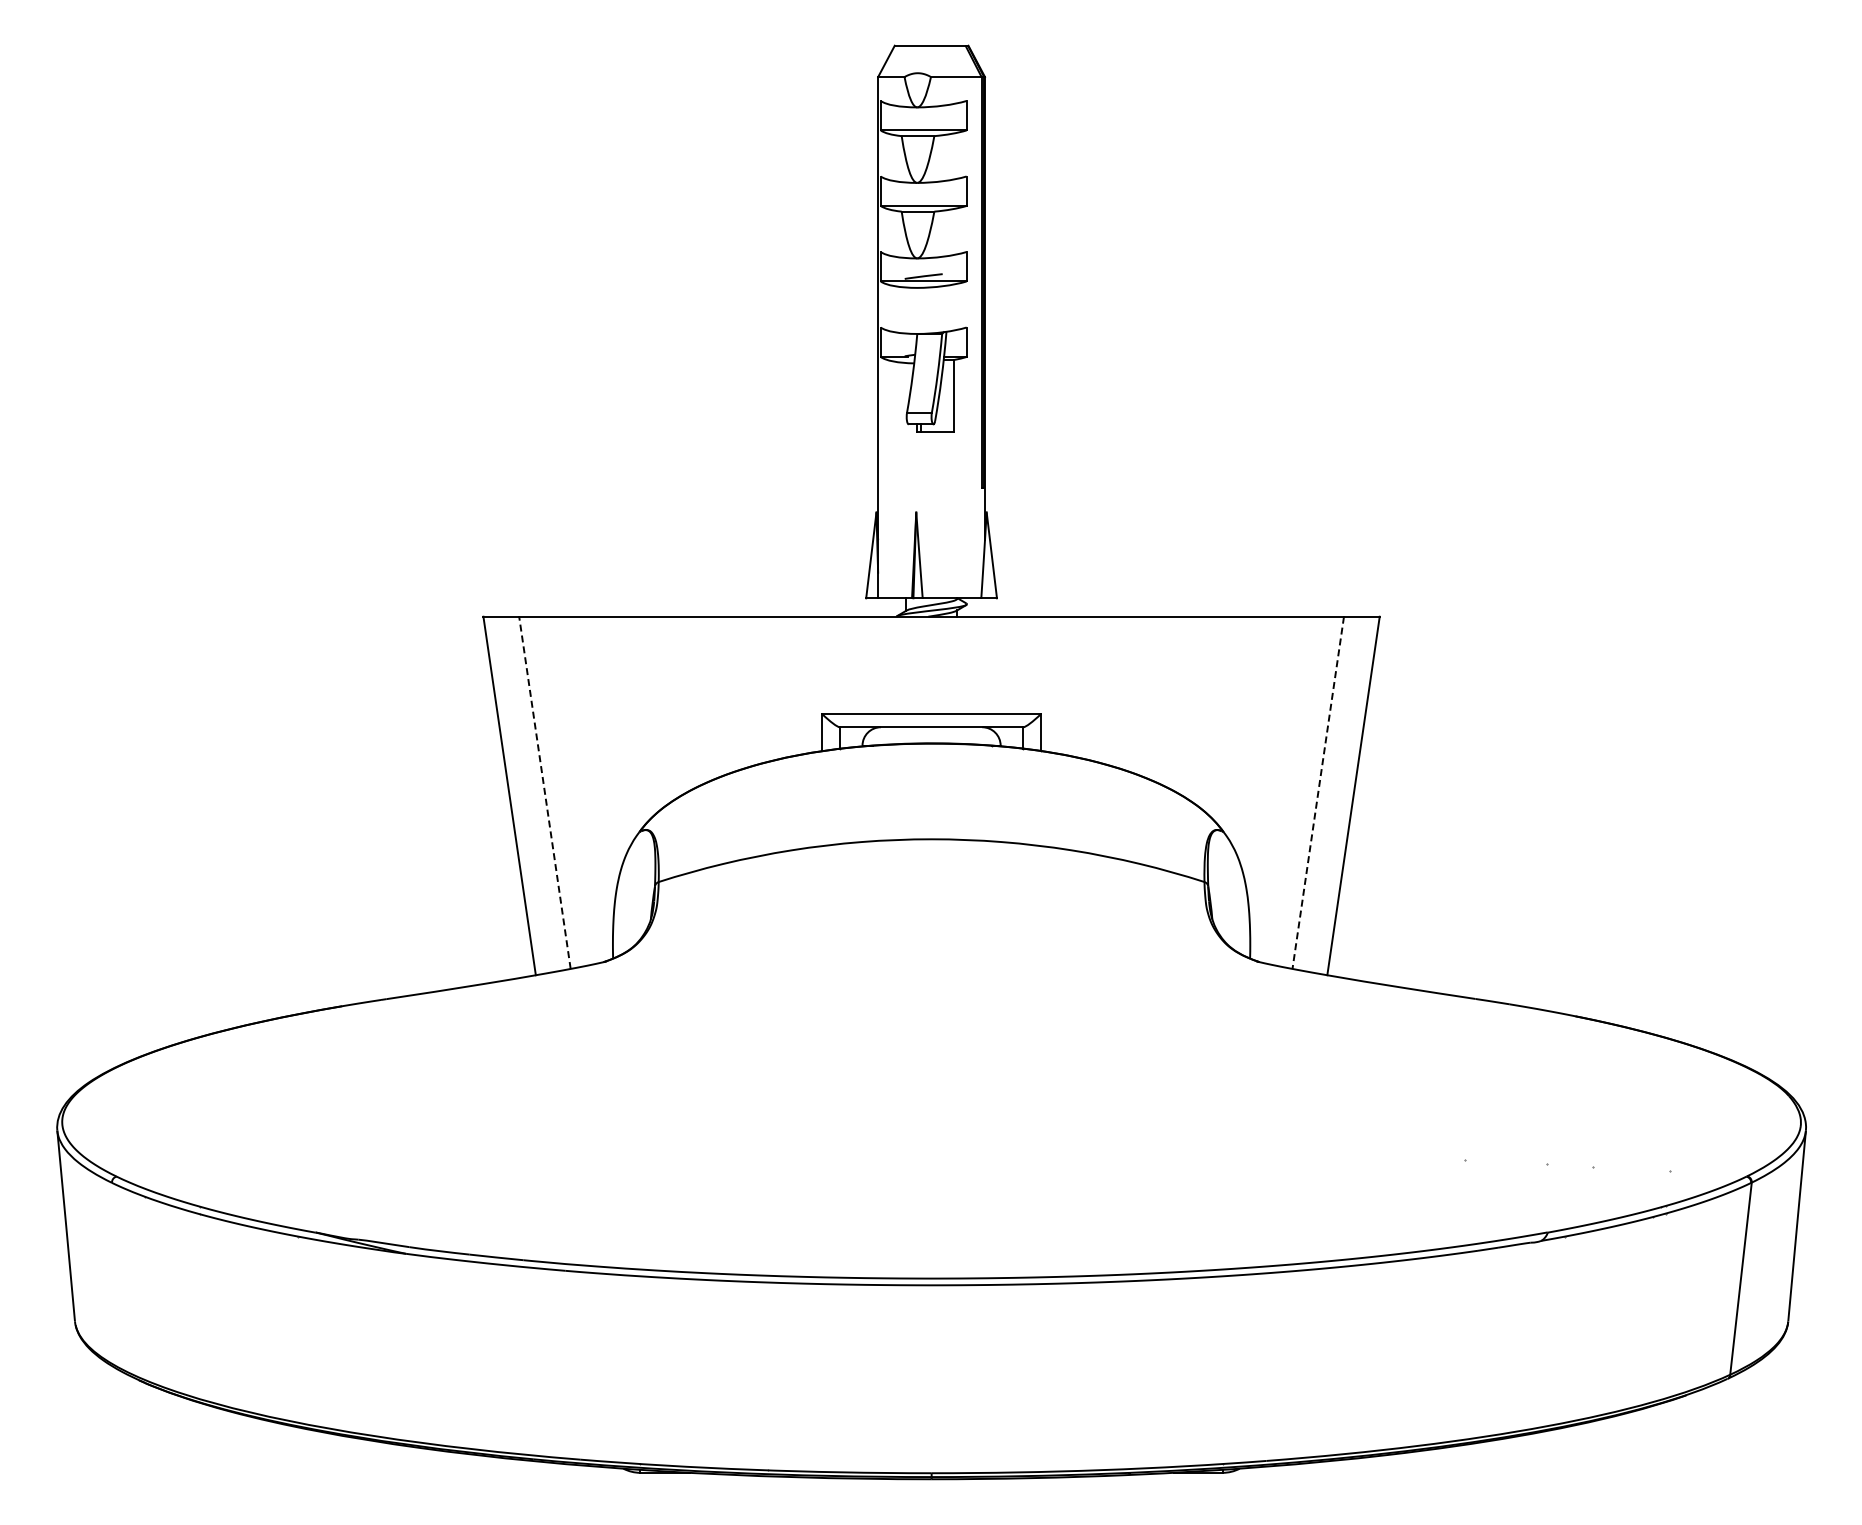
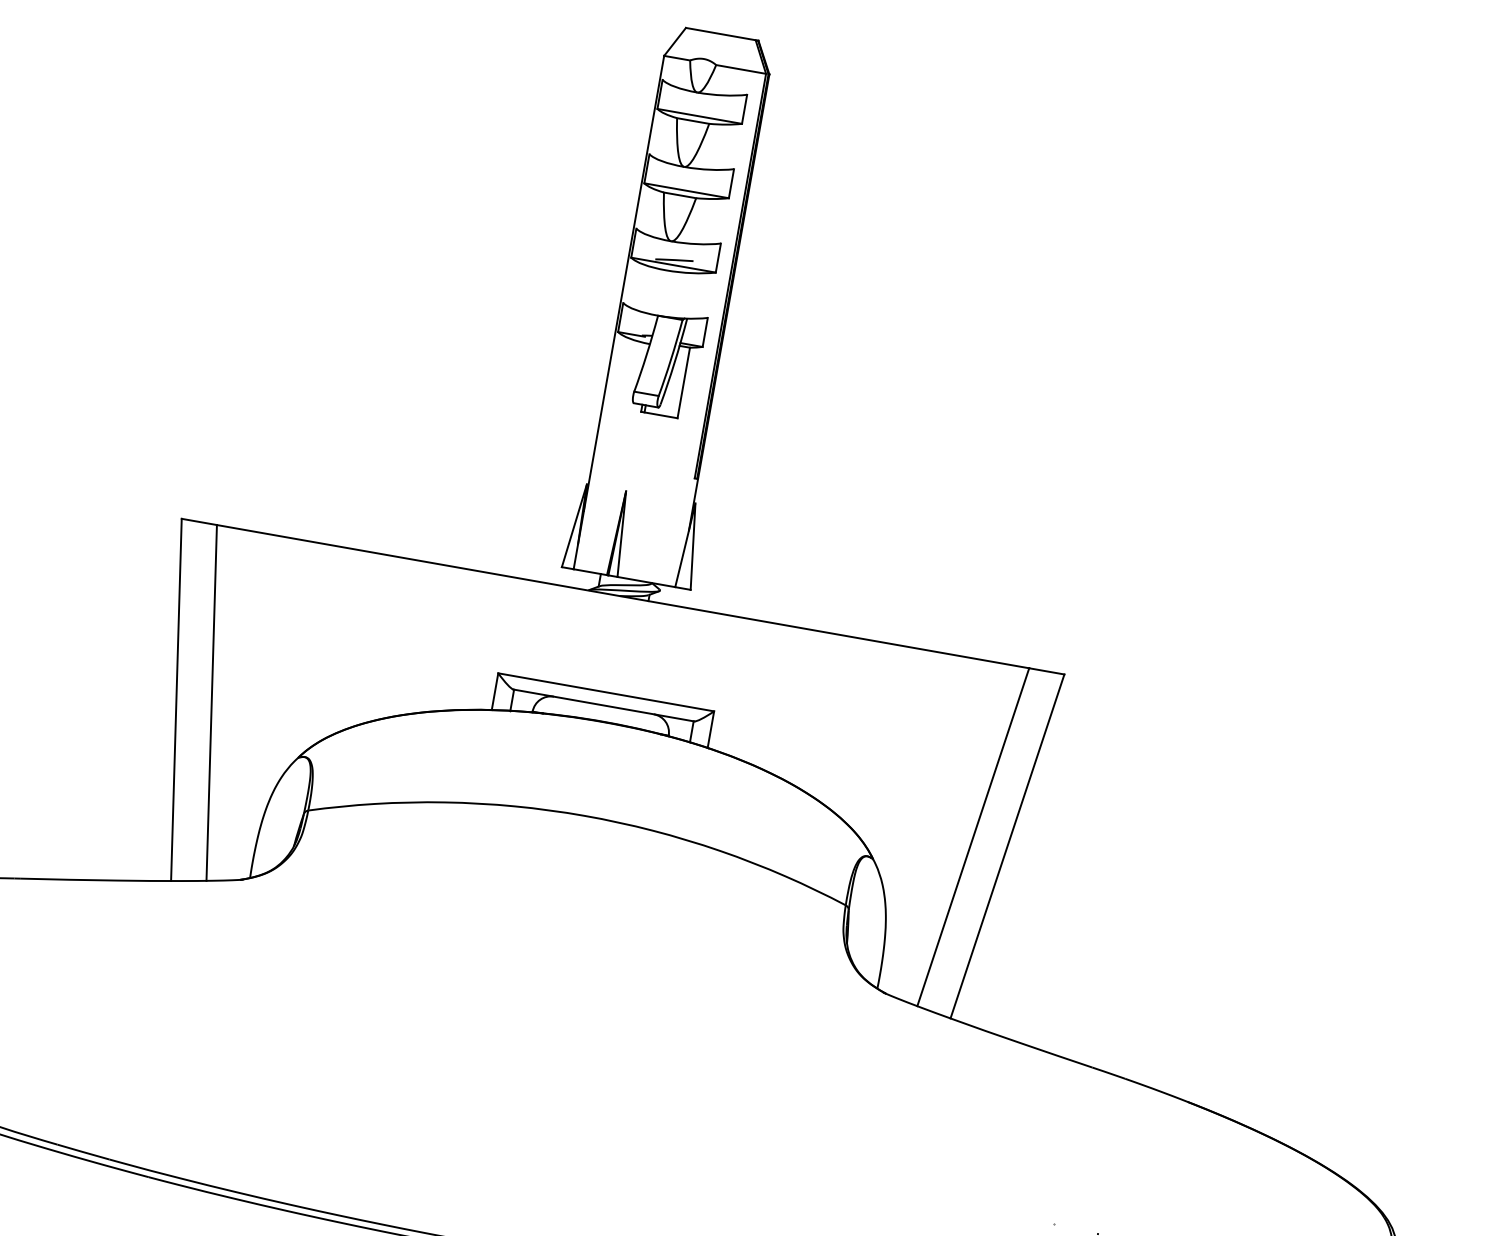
line: (544, 792) -> (211, 702), dashed -> solid
line: (1318, 792) -> (973, 836), dashed -> solid

